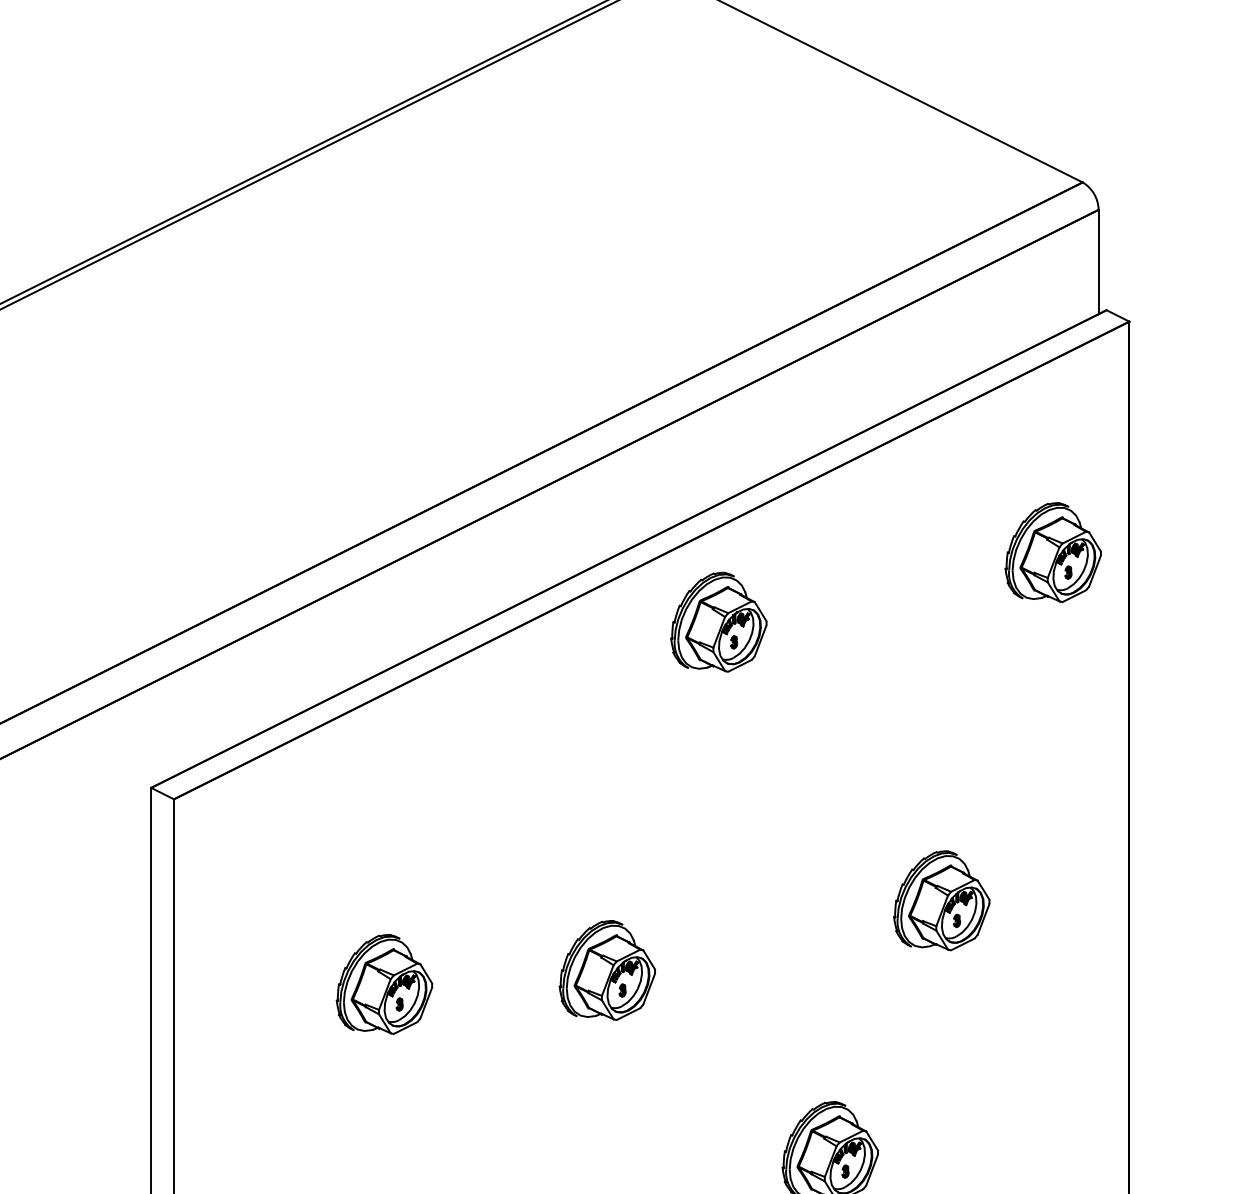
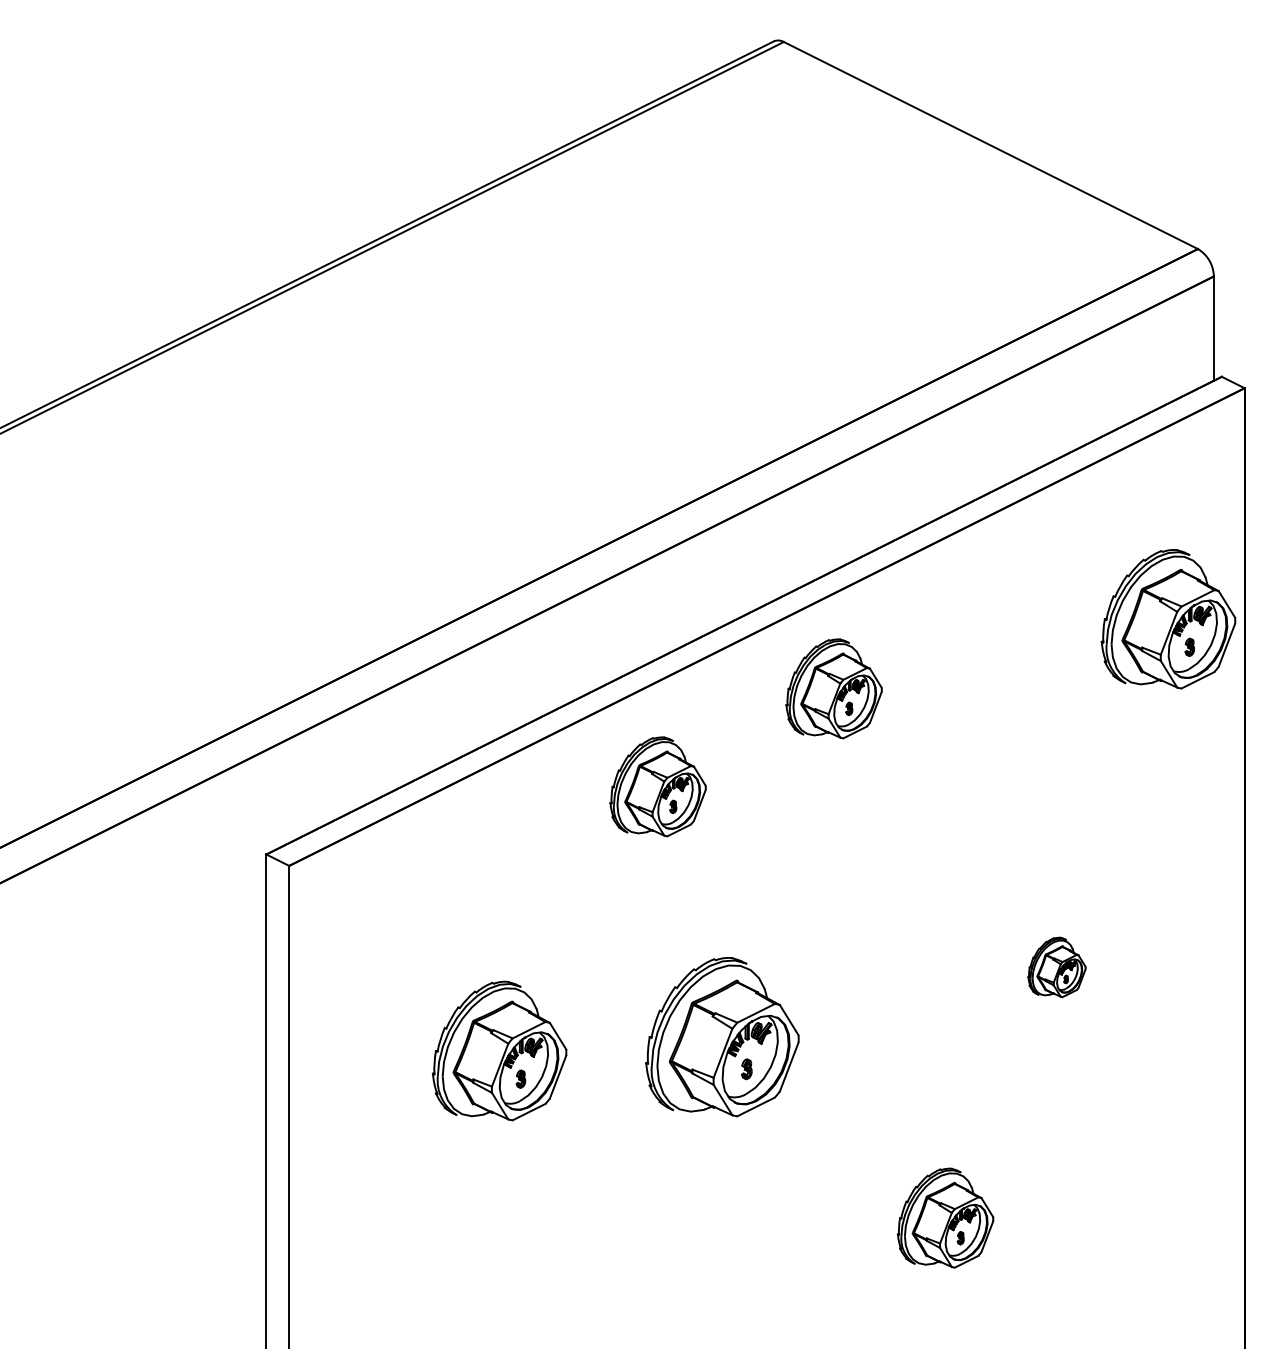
part: (1053, 551) -> (1168, 618), size x1.4
part: (542, 719) -> (657, 786), added
part: (941, 900) -> (1056, 967), size x0.6
part: (607, 969) -> (722, 1036), size x1.6
part: (384, 983) -> (499, 1050), size x1.4

